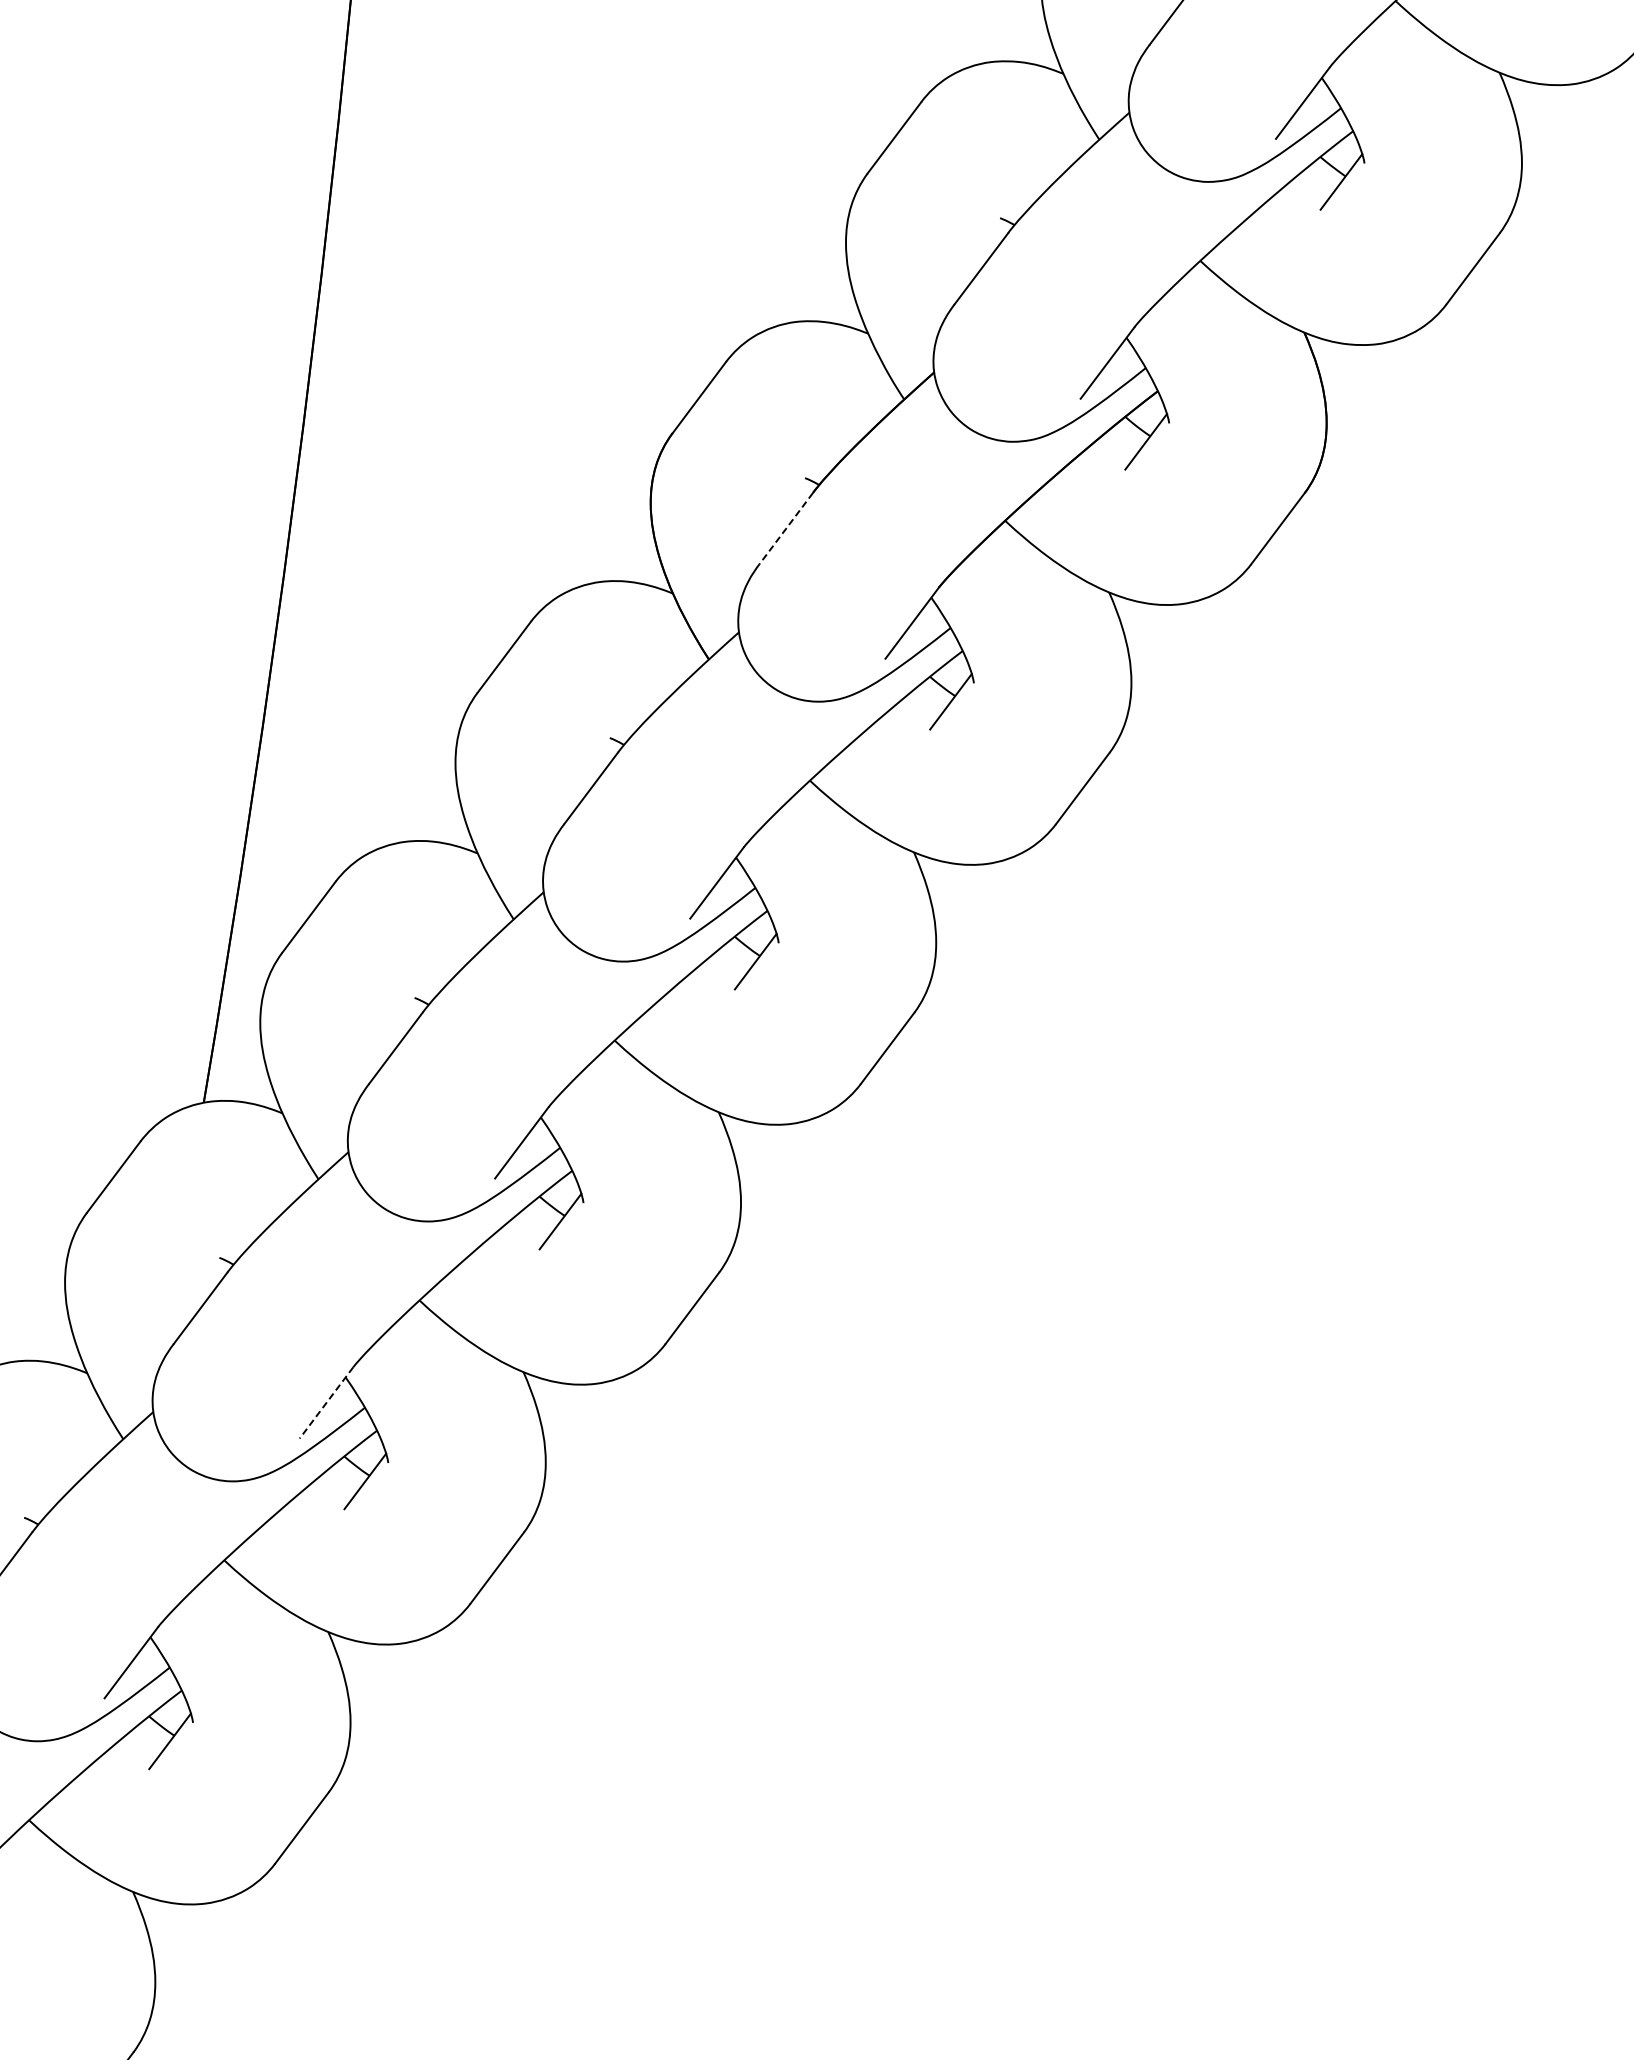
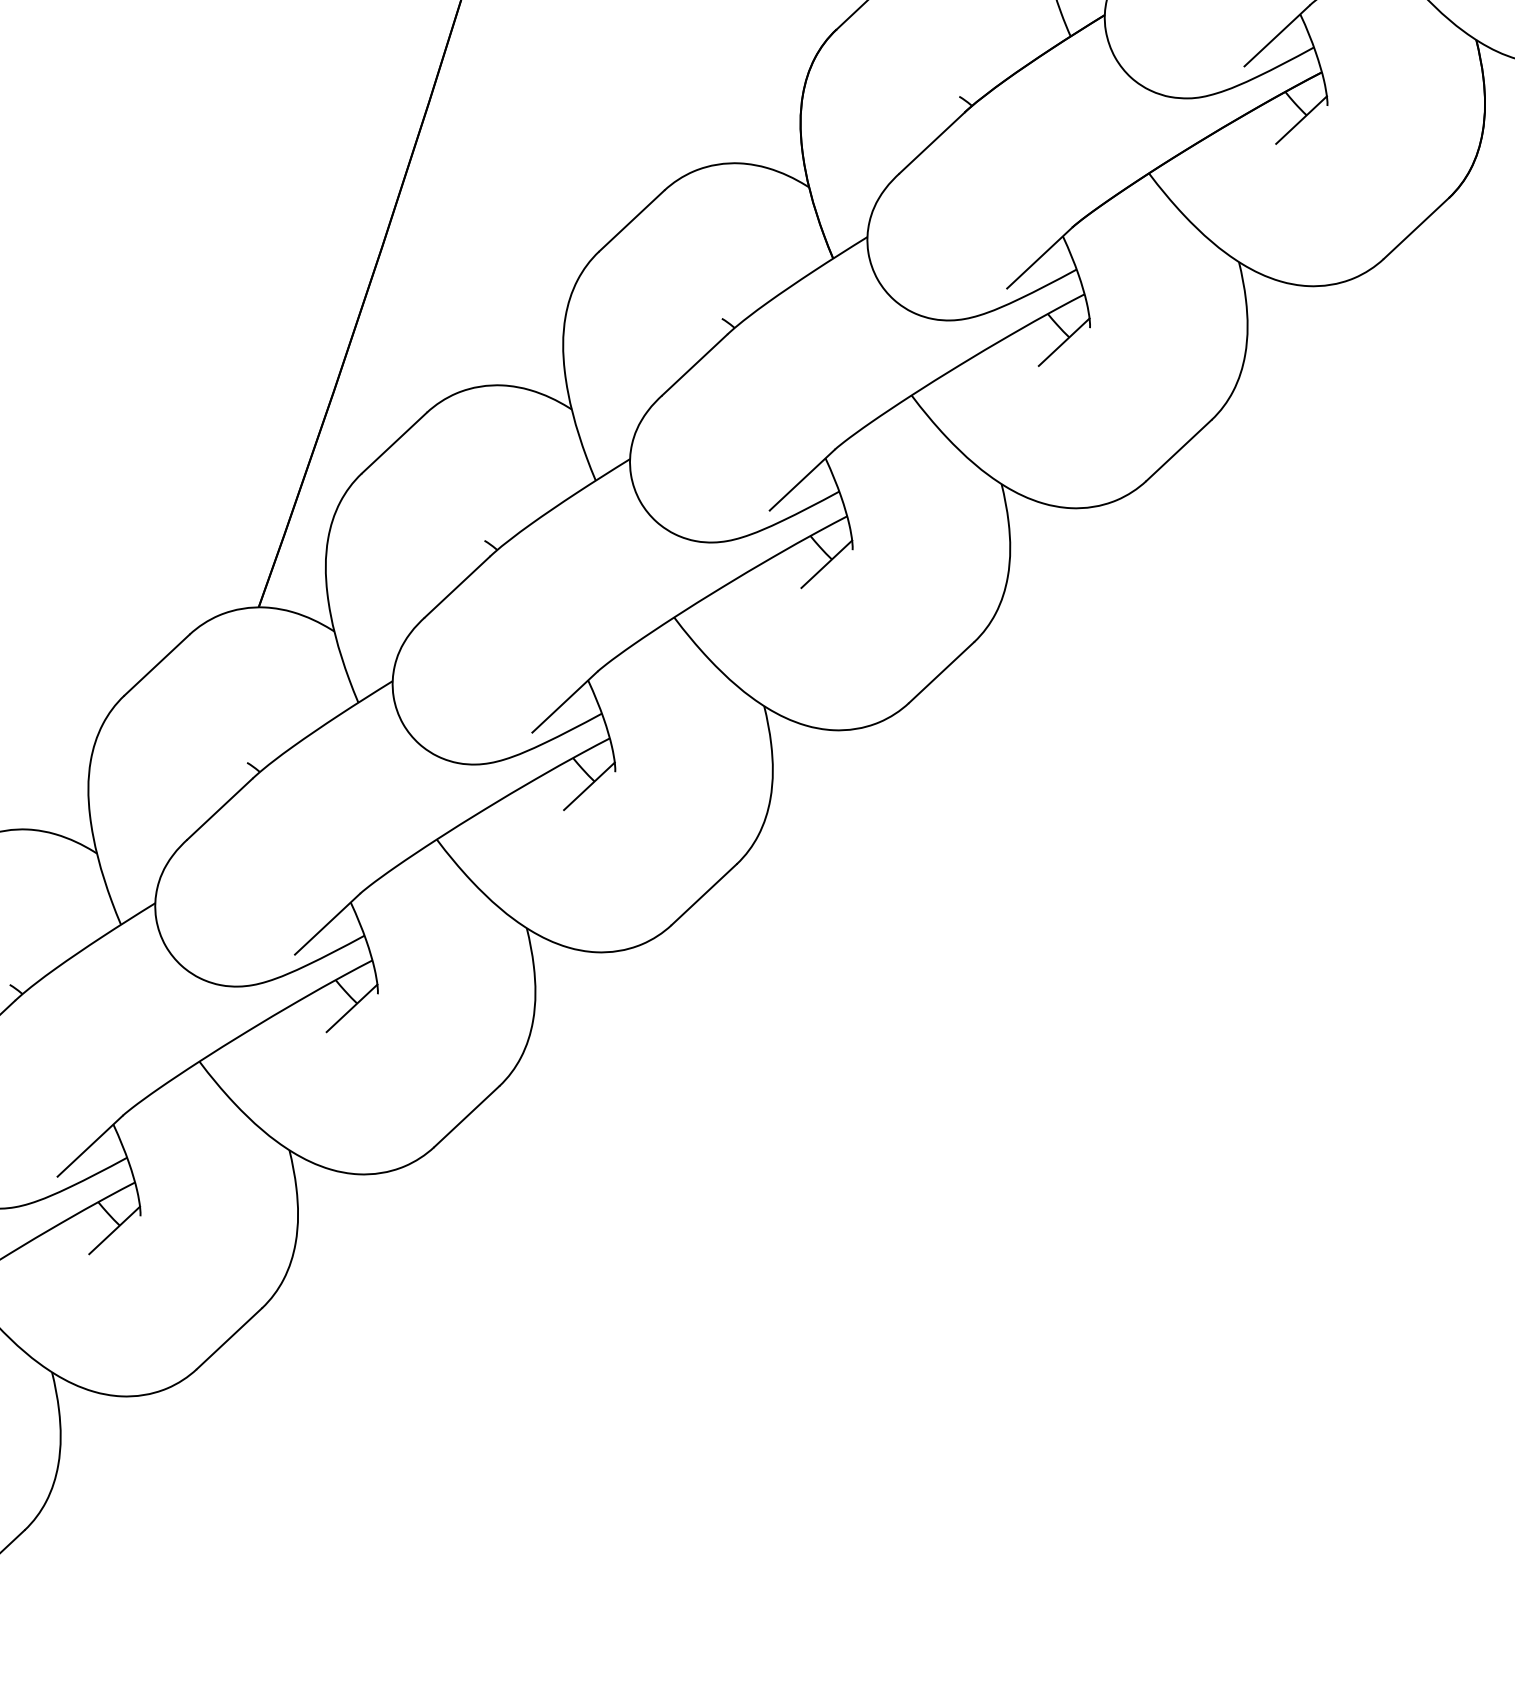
line: (786, 528) -> (932, 143), dashed -> solid
line: (326, 1402) -> (327, 923), dashed -> solid

